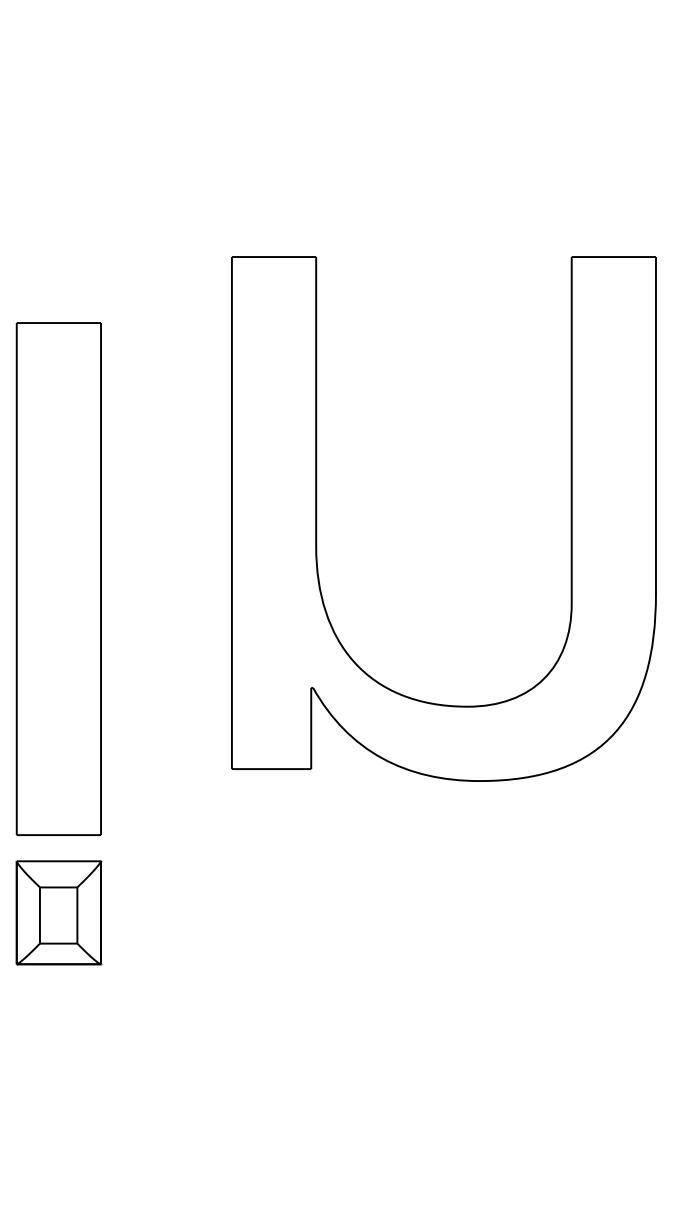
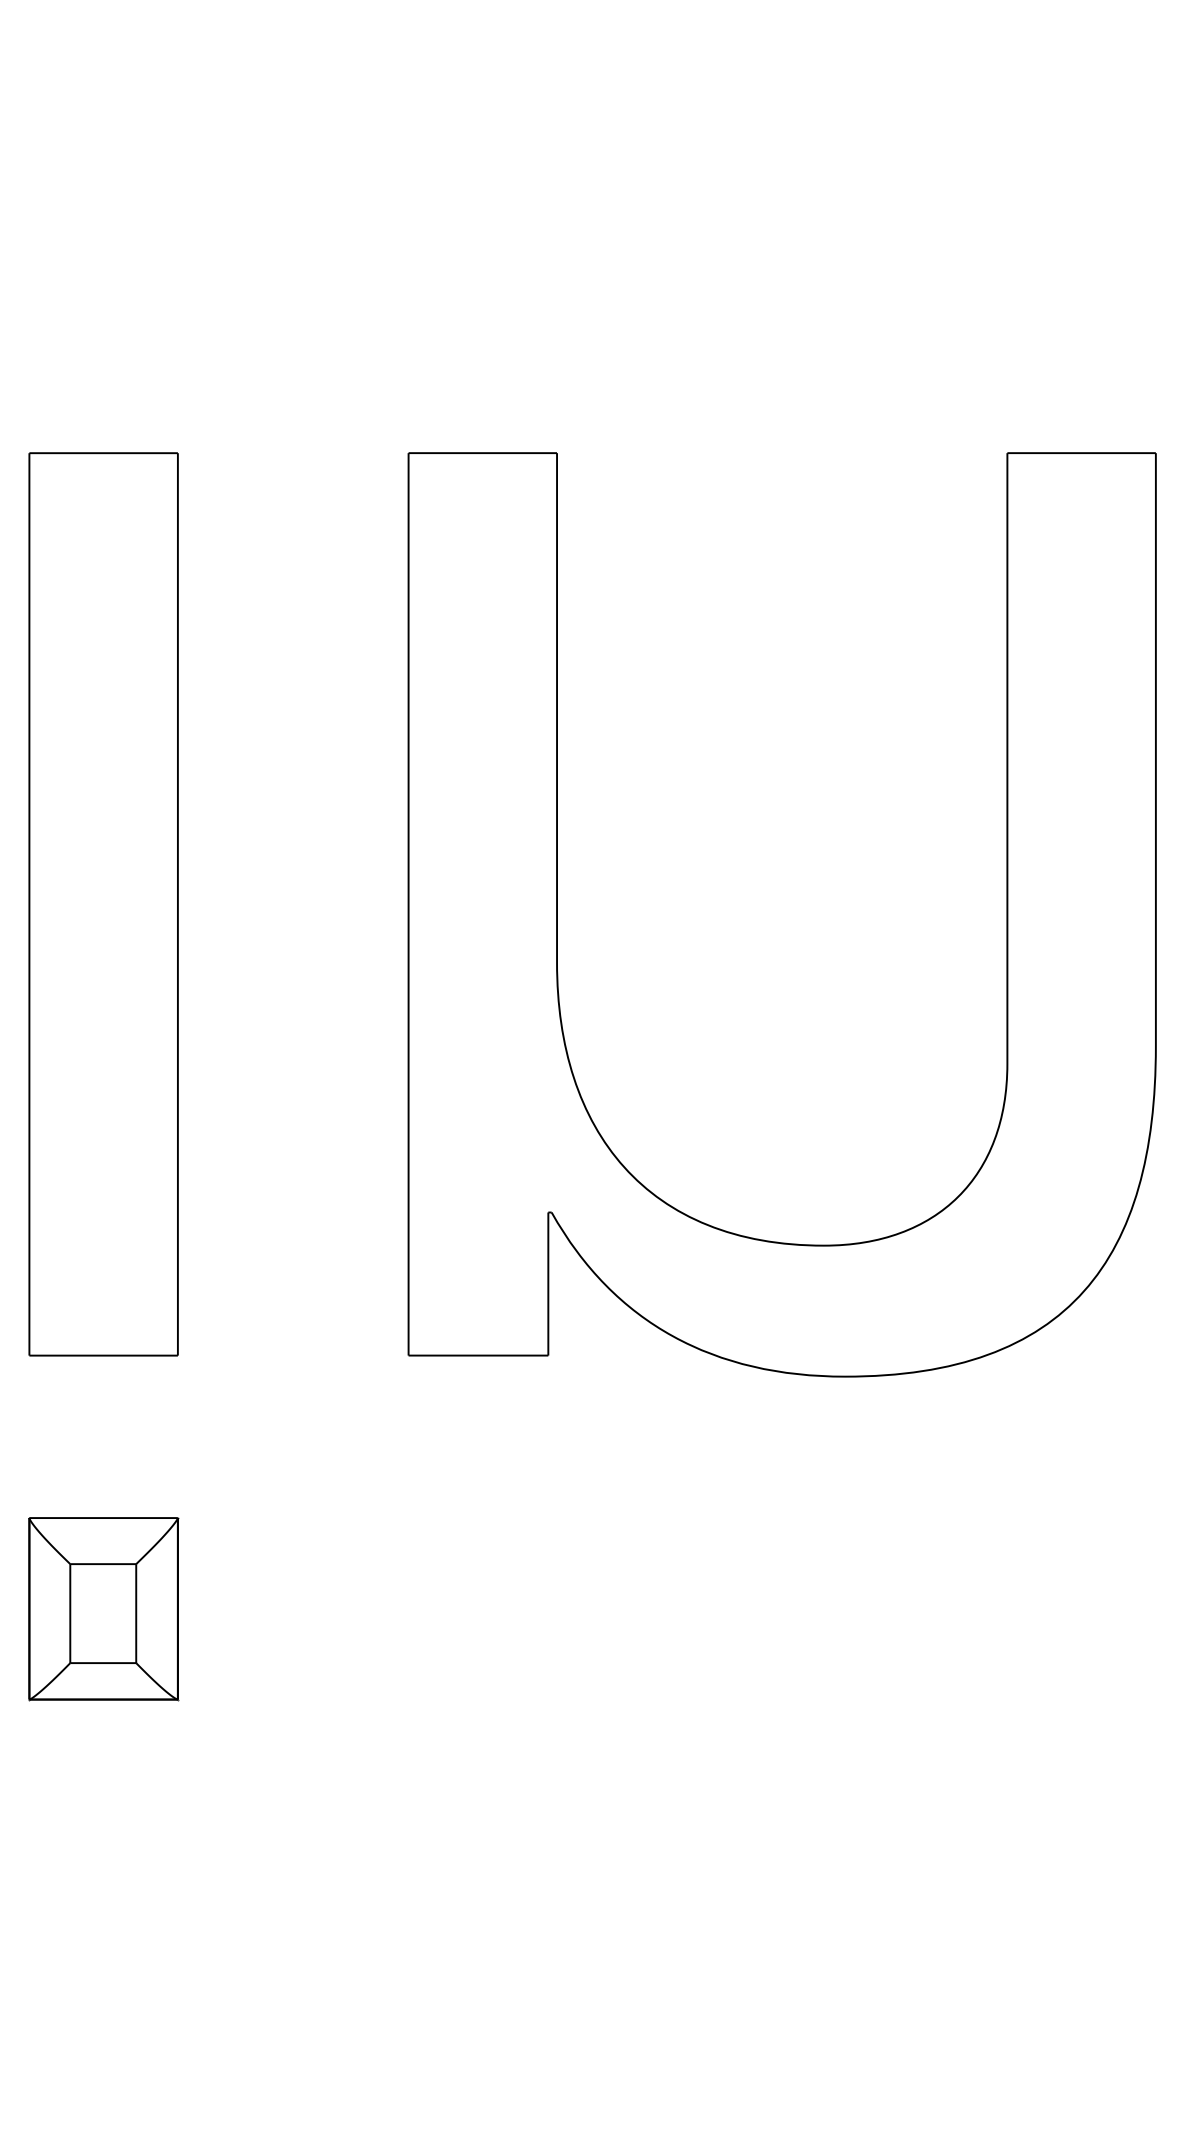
part: (58, 578) -> (102, 903), moved

